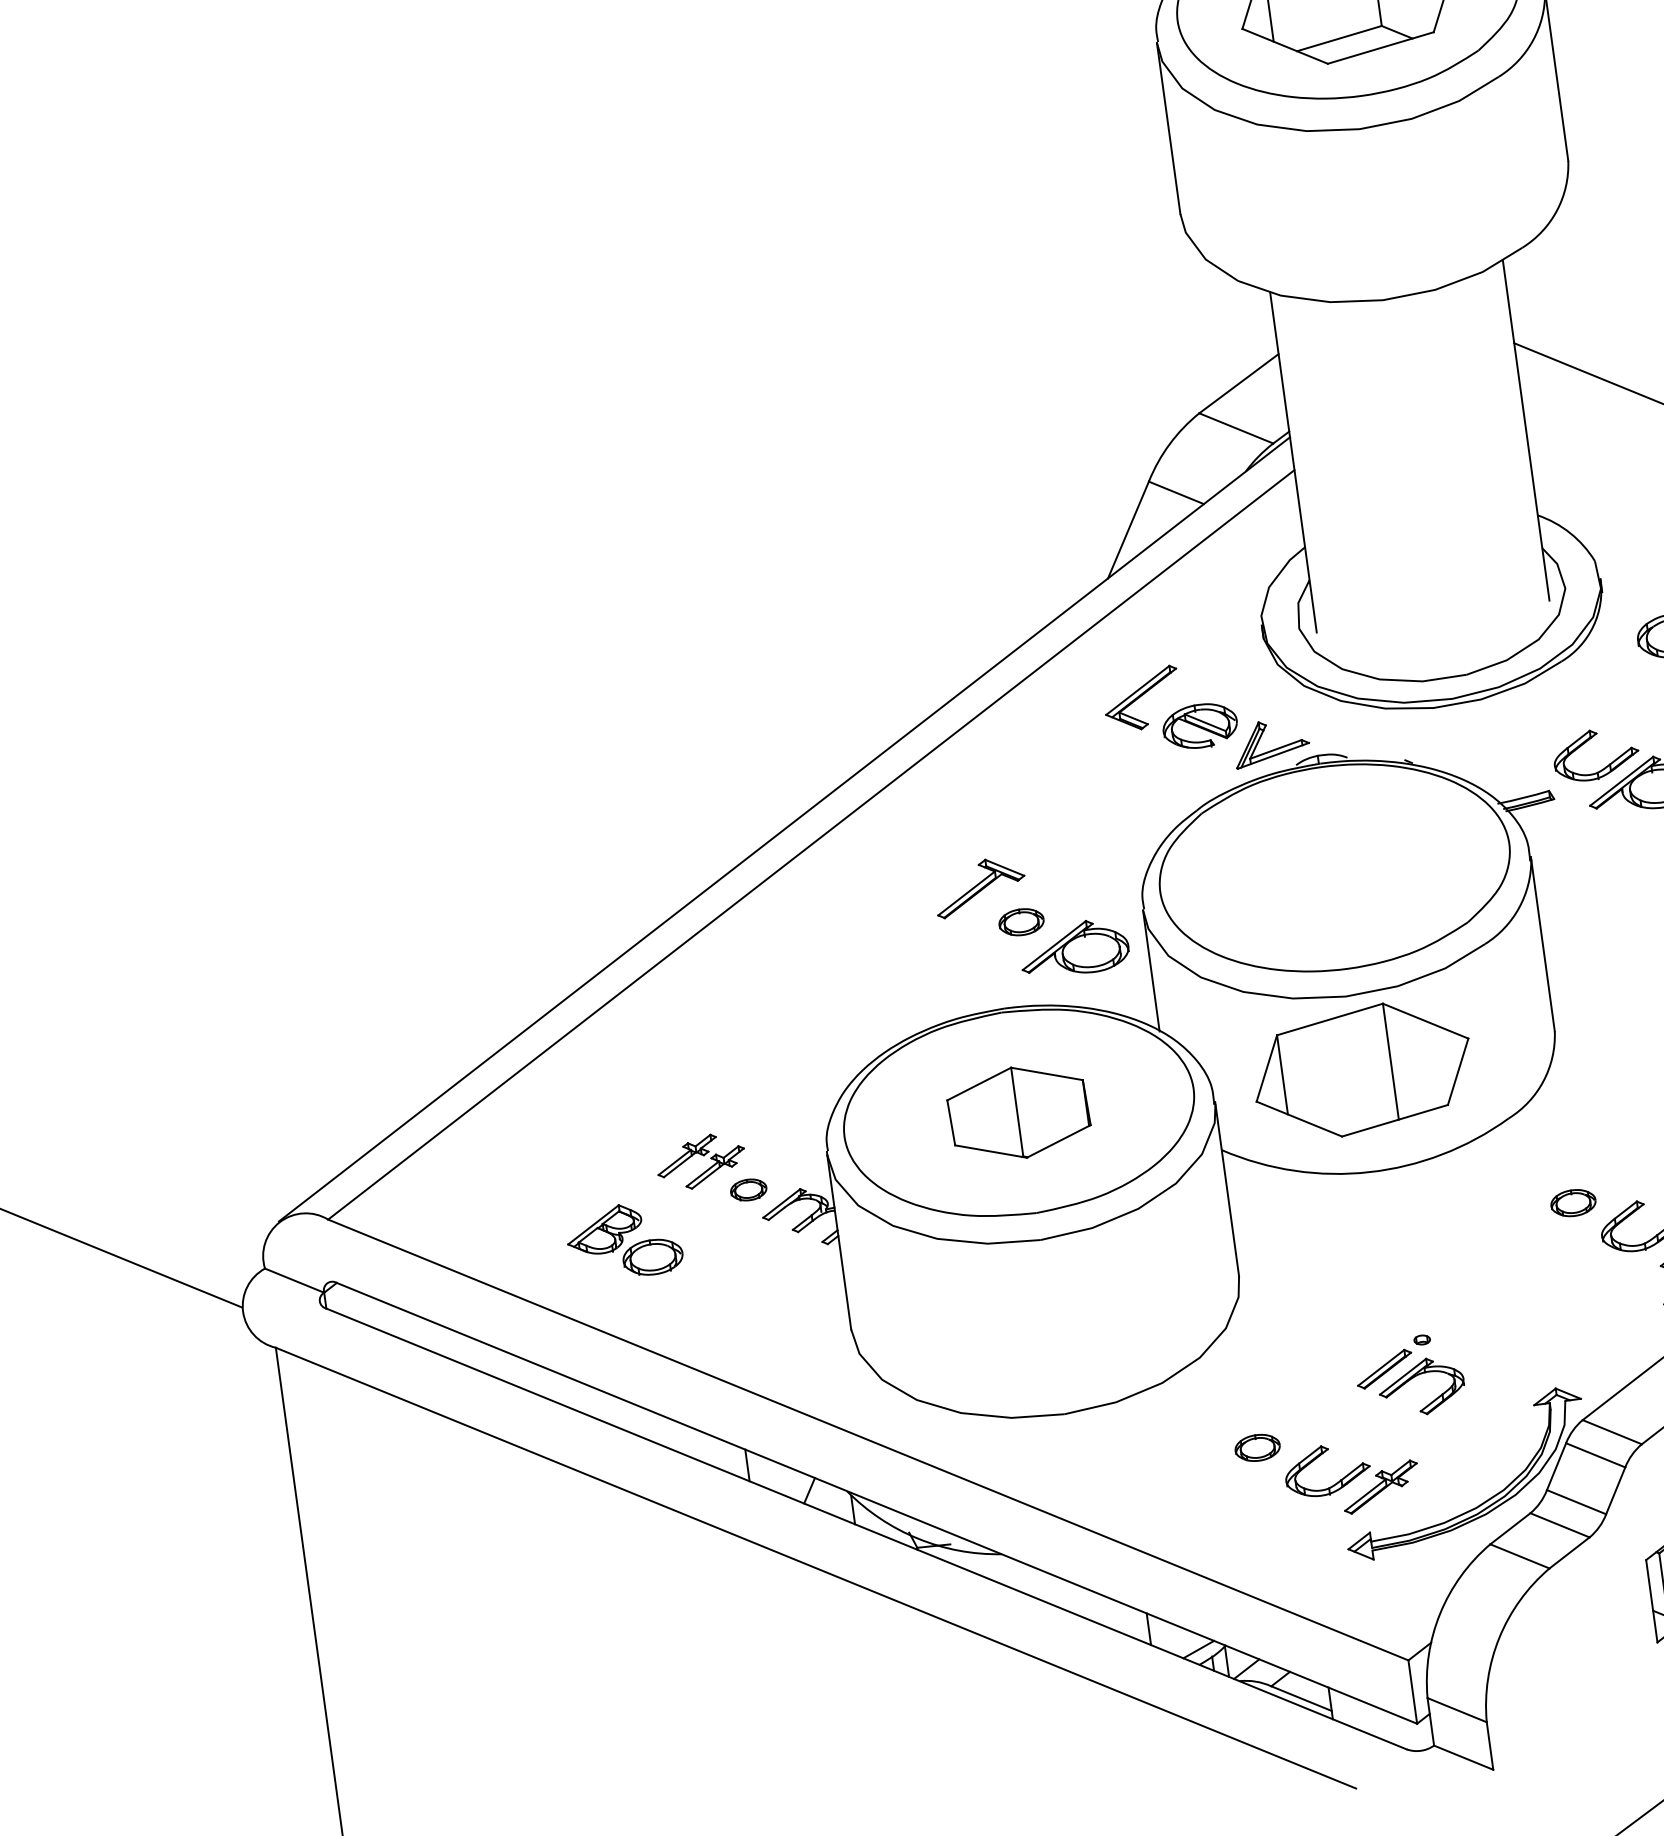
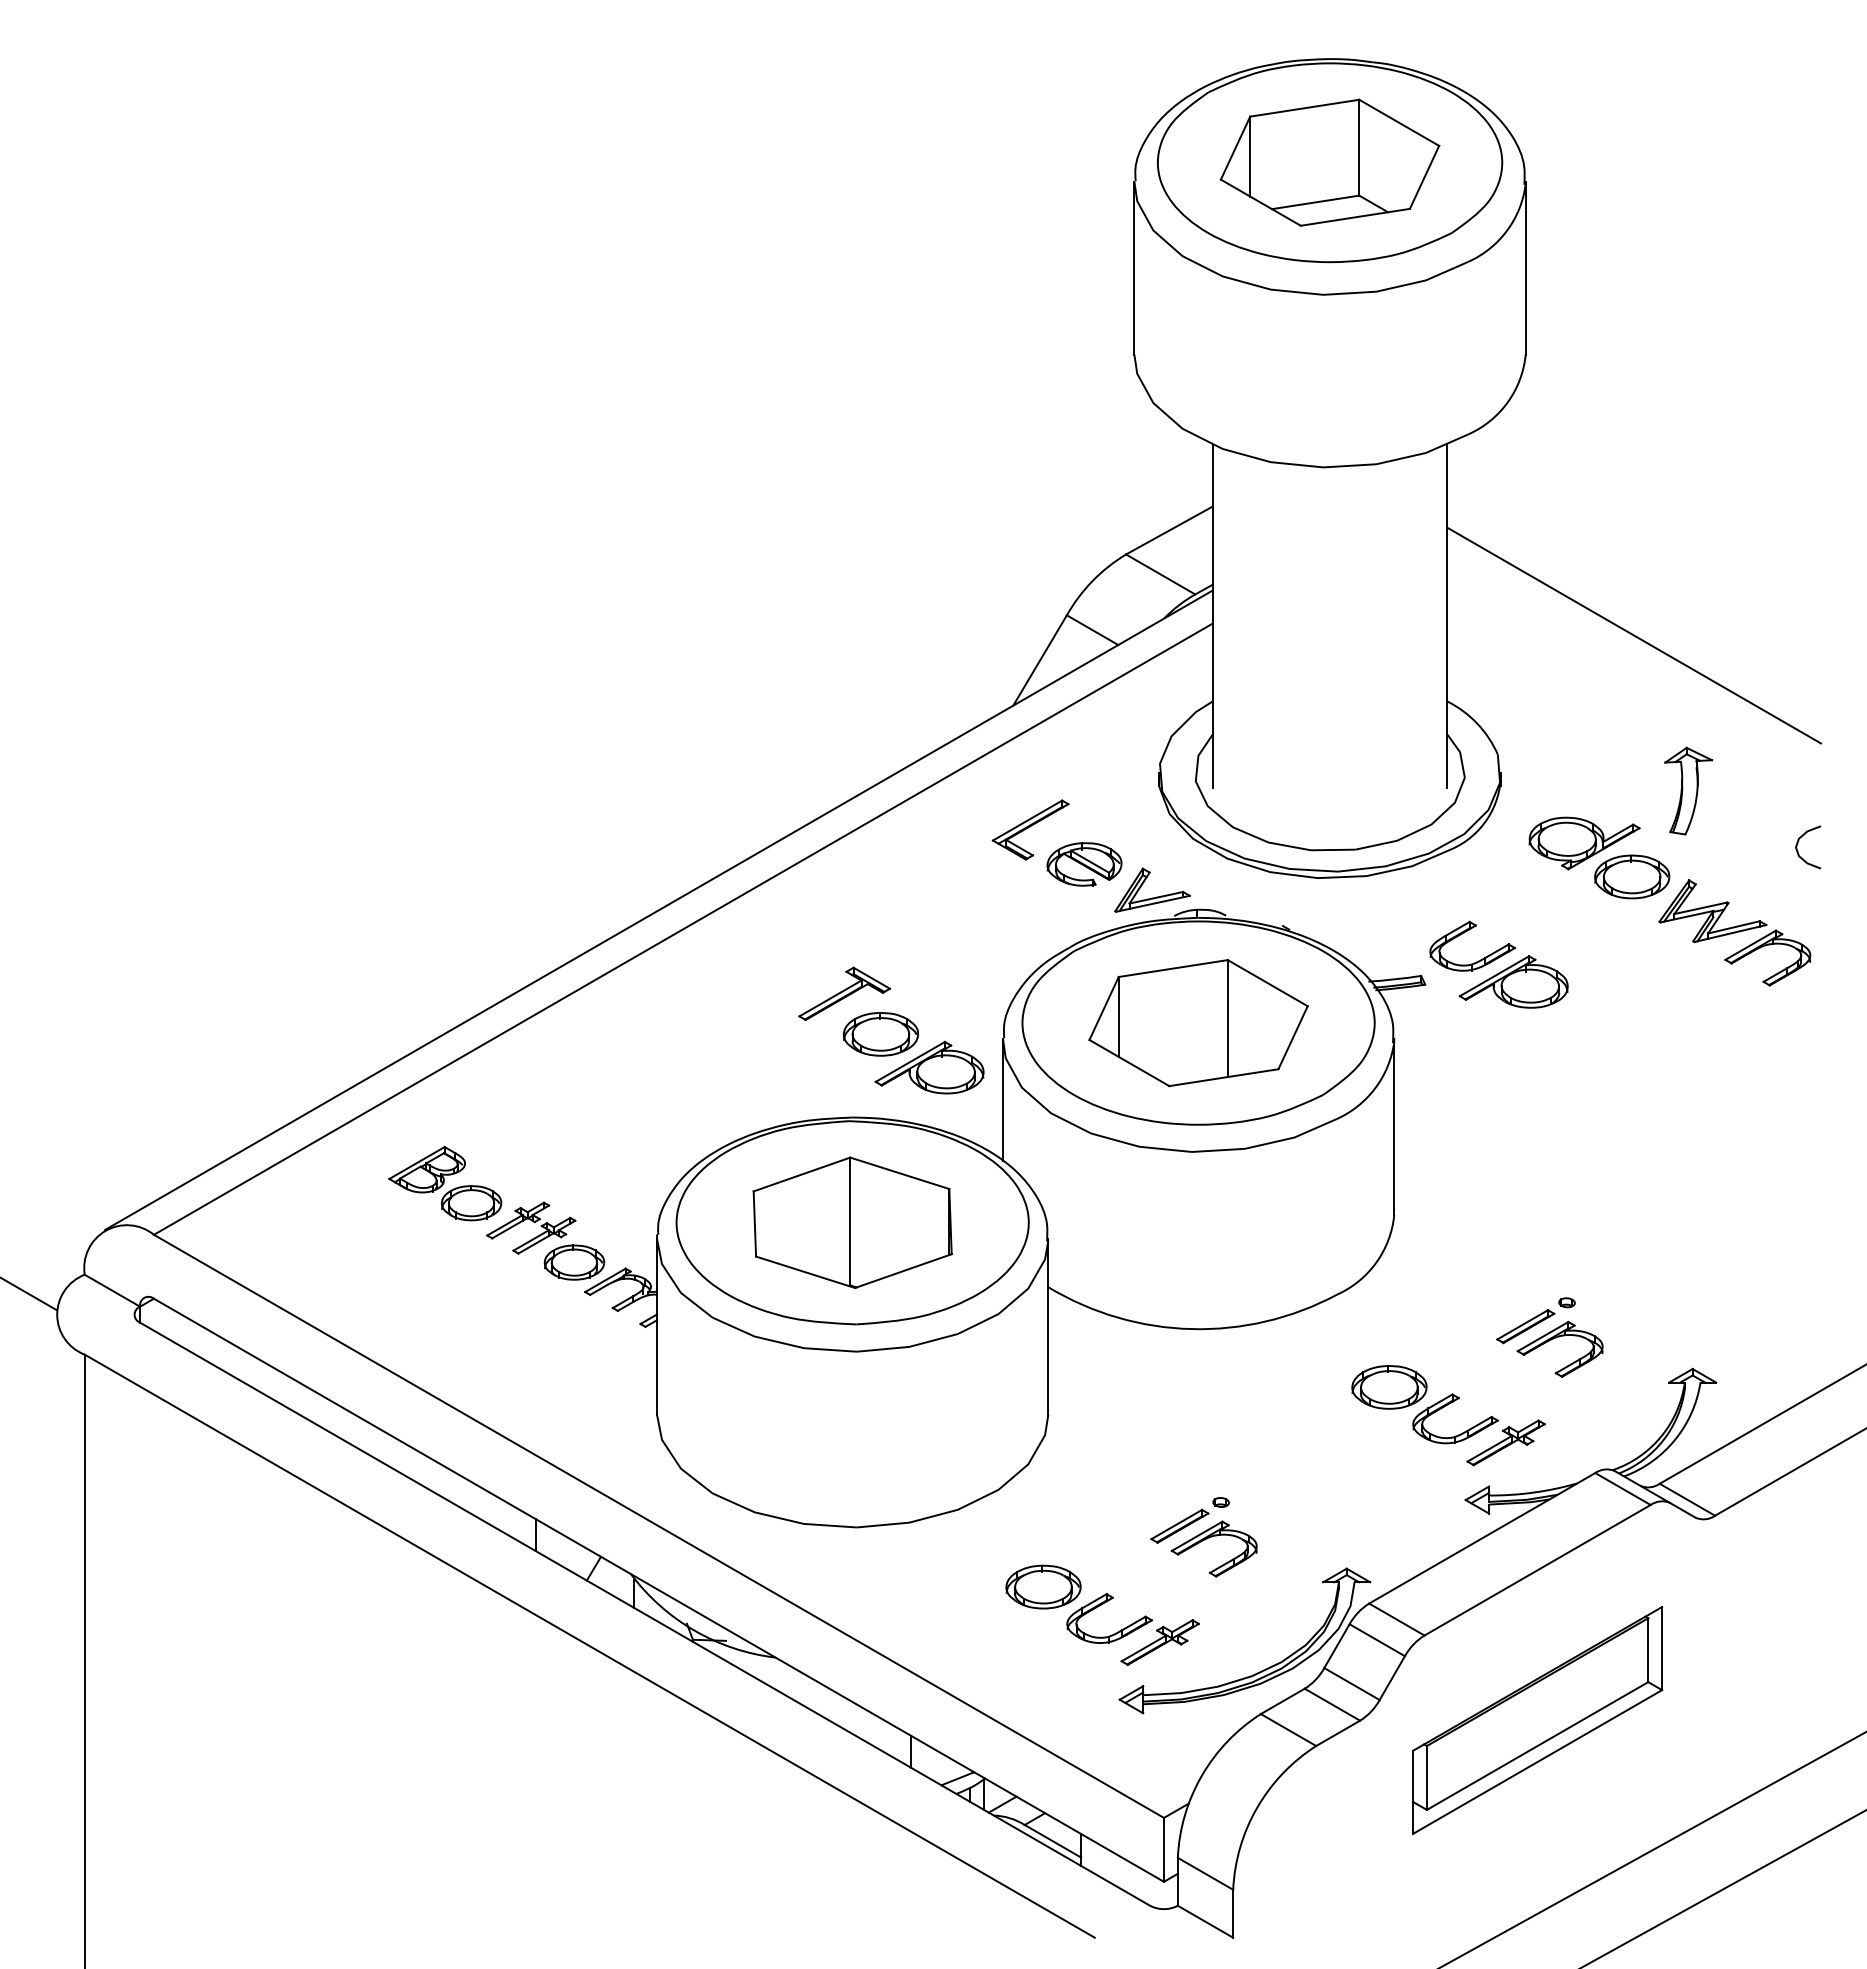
part: (1021, 922) -> (880, 1034), size x1.67
part: (1362, 1070) -> (1198, 1023), moved
part: (1018, 1112) -> (852, 1222), size x1.43
part: (748, 1189) -> (574, 1262), size x1.67
part: (1573, 1203) -> (1389, 1387), size x1.67
part: (624, 1241) -> (445, 1183), moved
part: (1257, 1447) -> (1043, 1586), size x1.67

